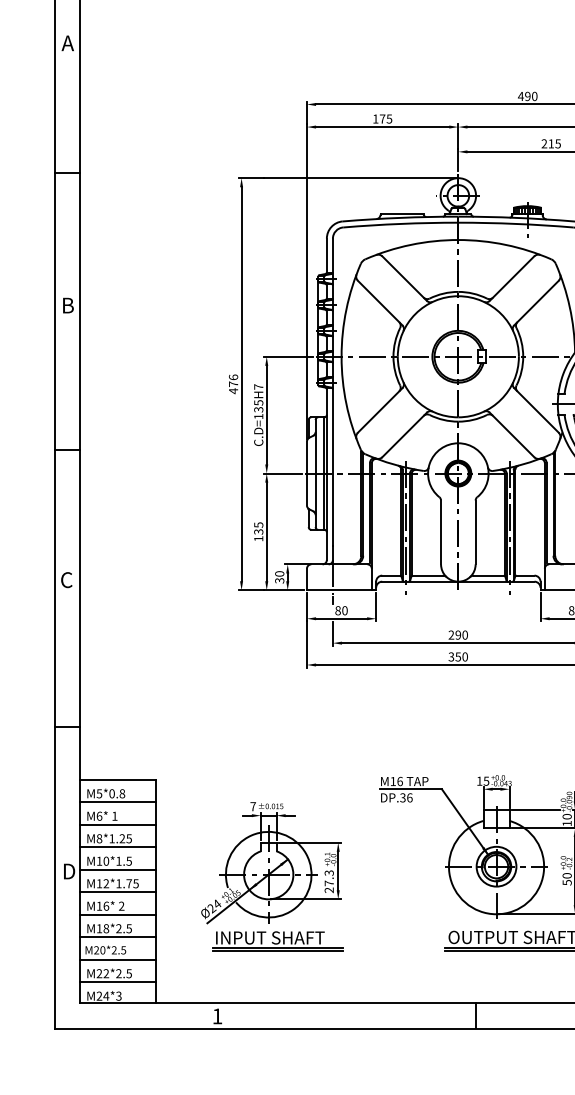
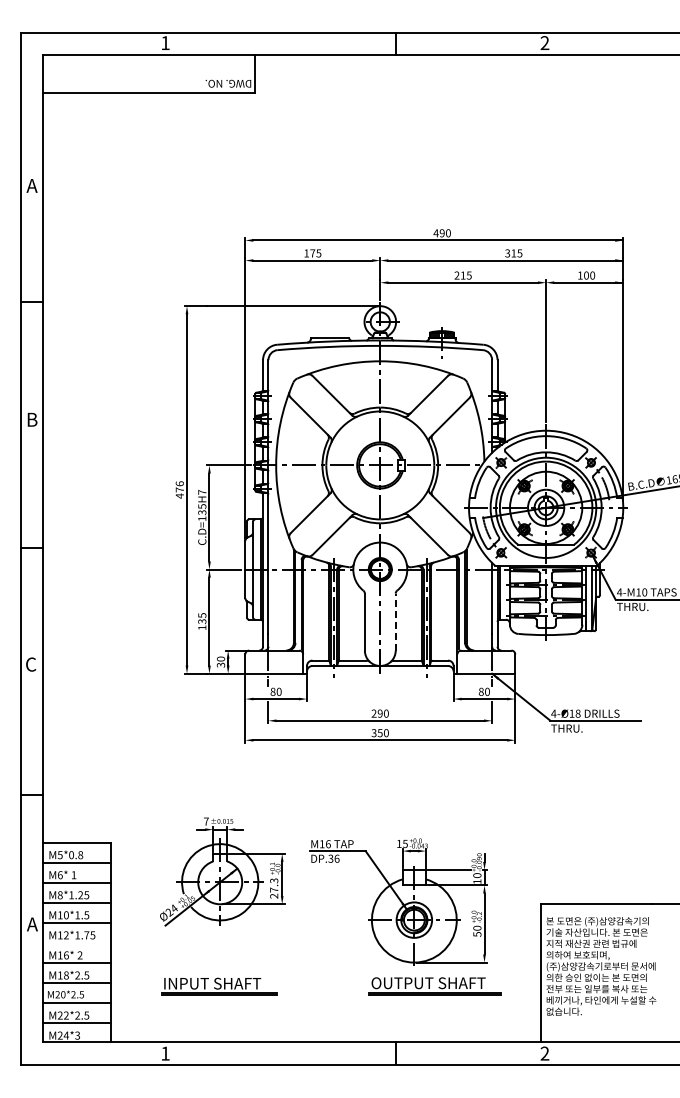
line: (475, 531) -> (395, 621), solid -> dashed
part: (271, 862) -> (222, 871), moved
text: (68, 871) -> (32, 924), D -> A
line: (117, 892) -> (76, 943), removed

